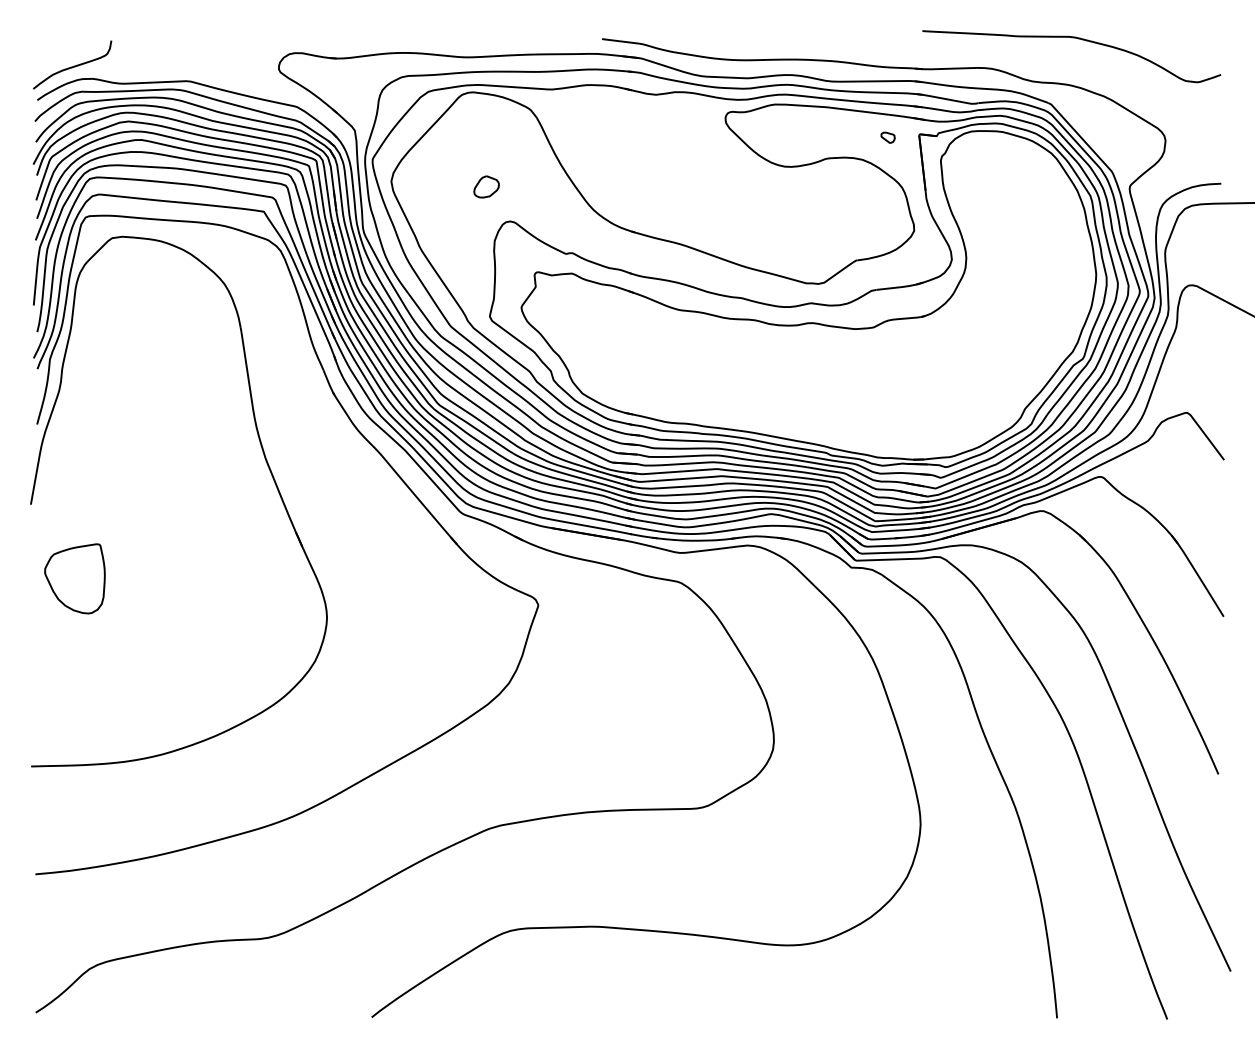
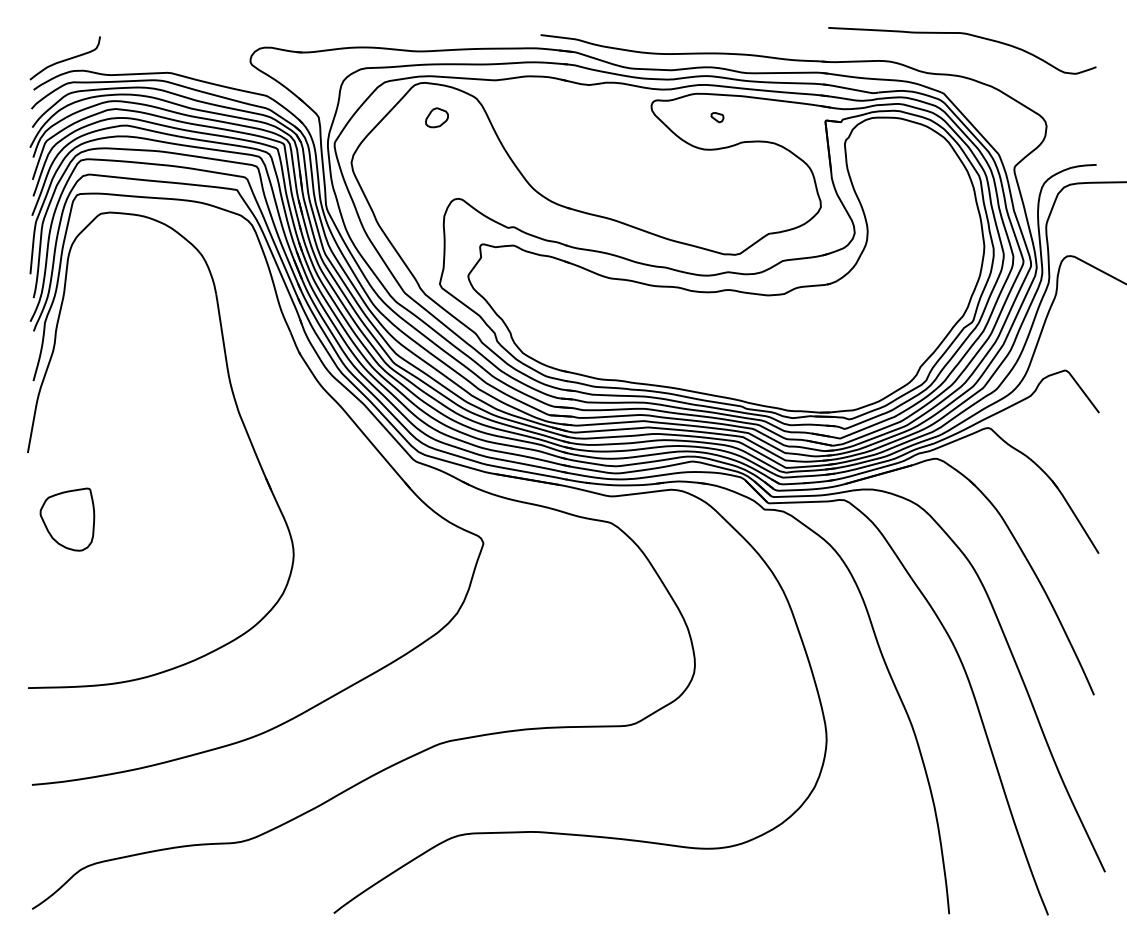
part: (888, 137) -> (717, 117), moved
part: (486, 186) -> (436, 117), moved

